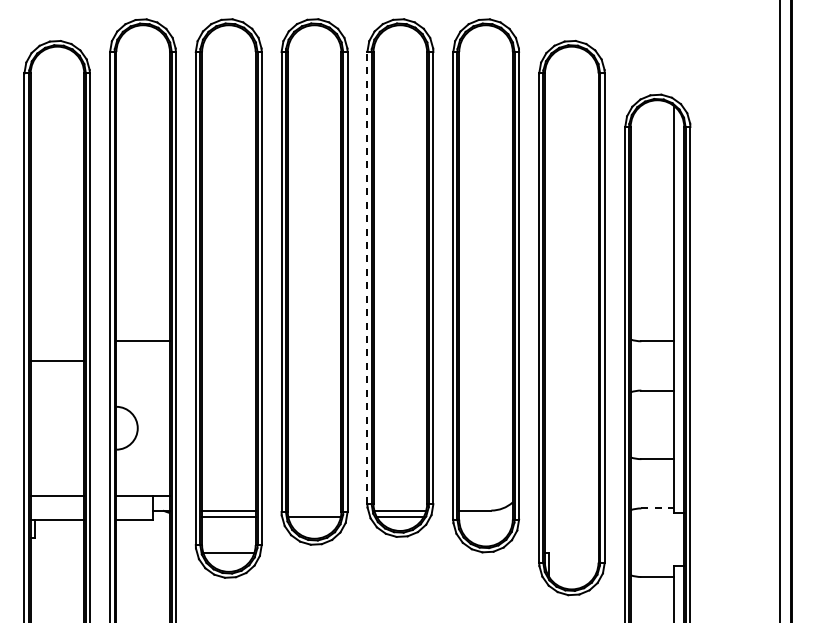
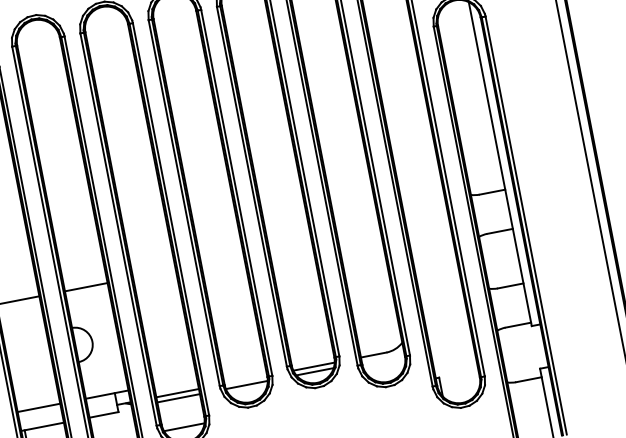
line: (367, 277) -> (251, 186), dashed -> solid
line: (142, 340) -> (85, 287), moved
line: (657, 508) -> (518, 325), dashed -> solid

